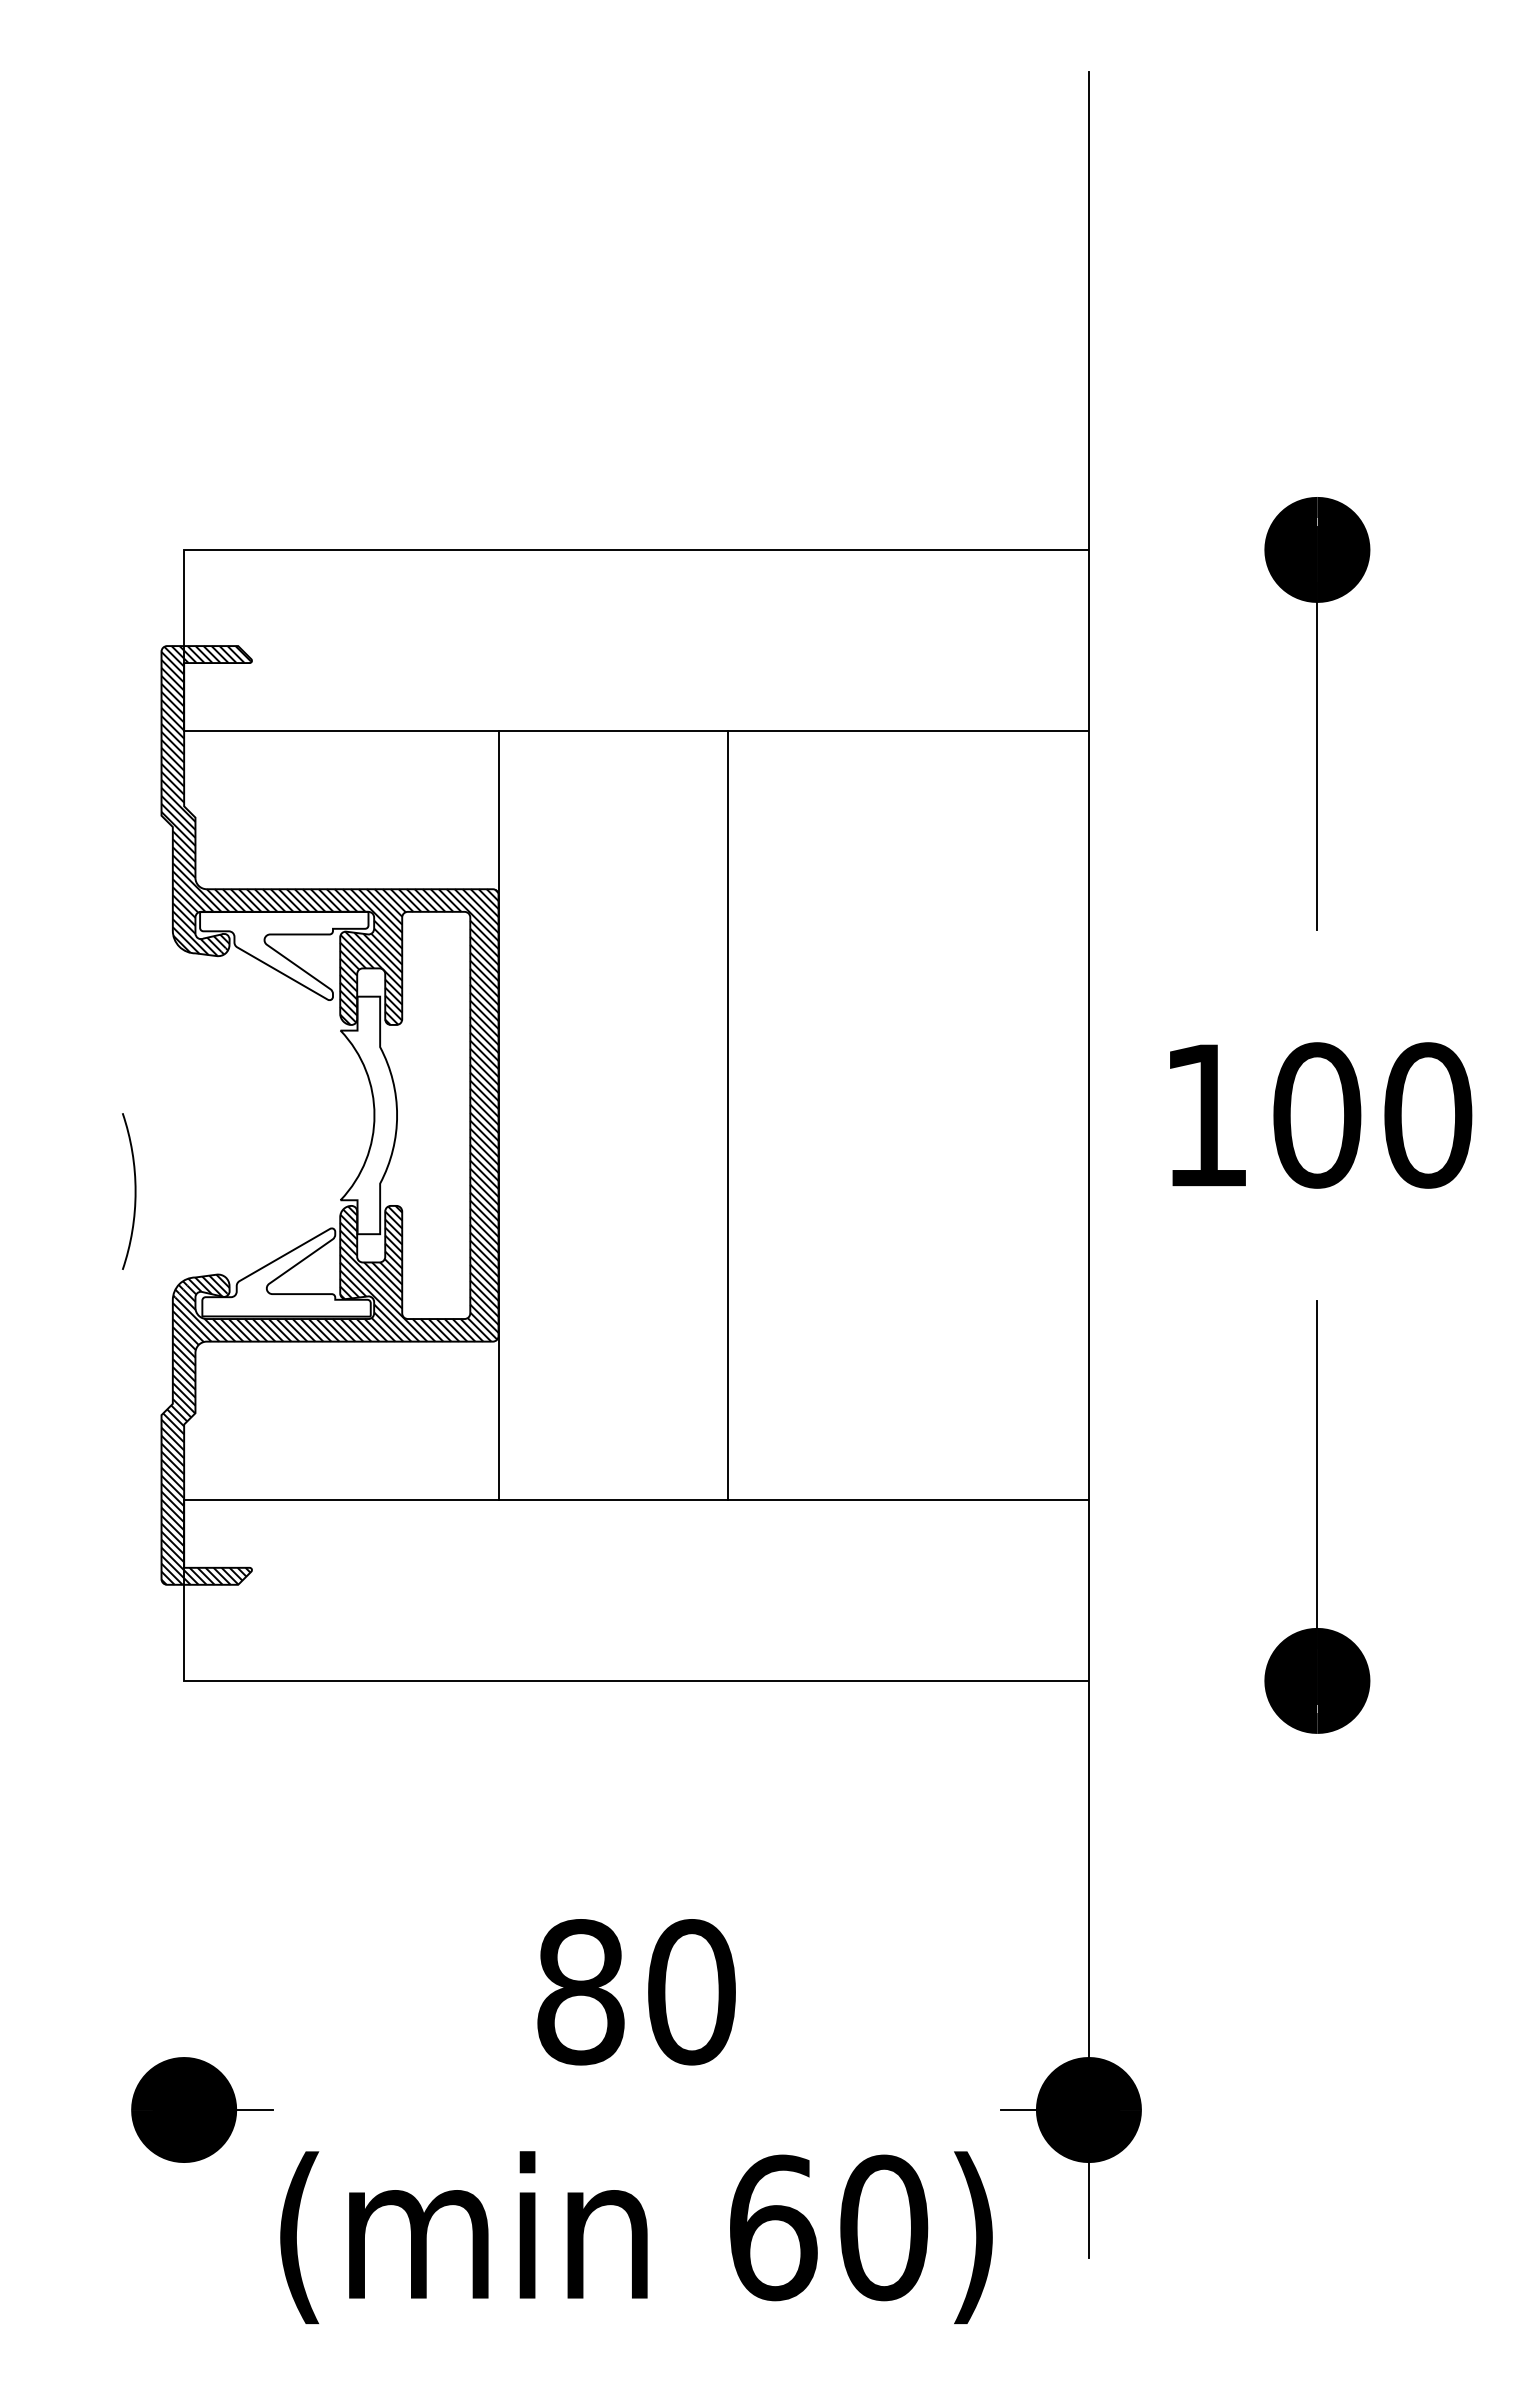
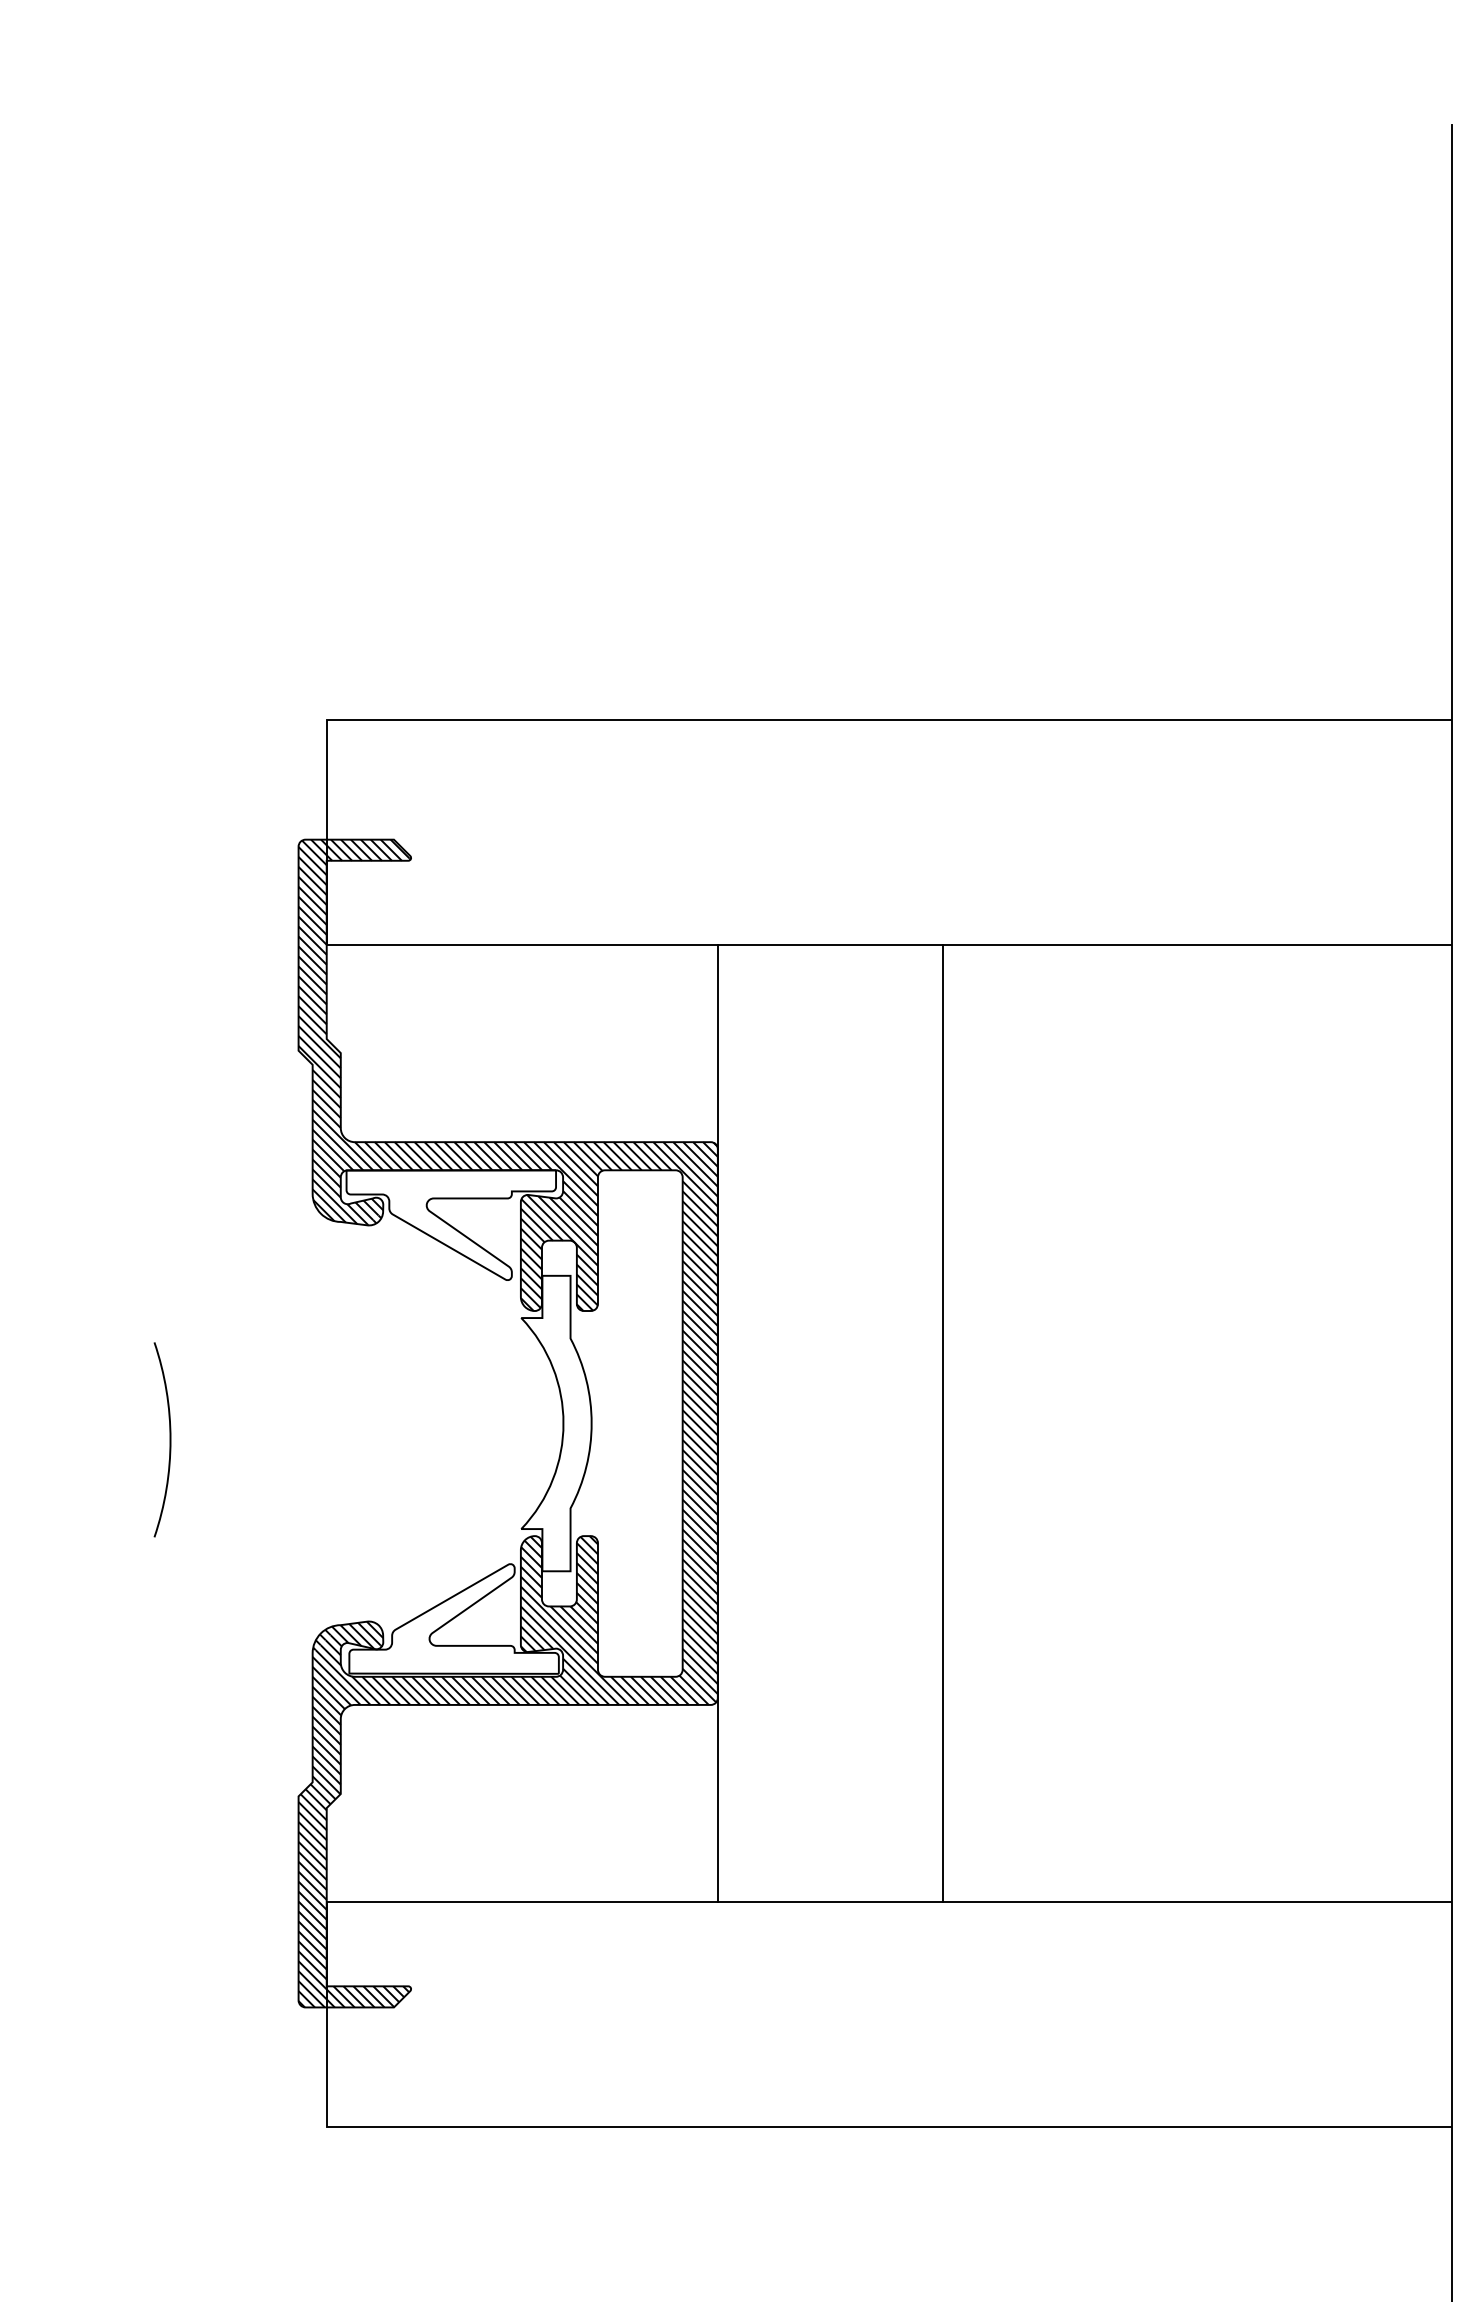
line: (727, 1114) -> (942, 1422), moved
arc: (134, 1191) -> (169, 1439), moved

